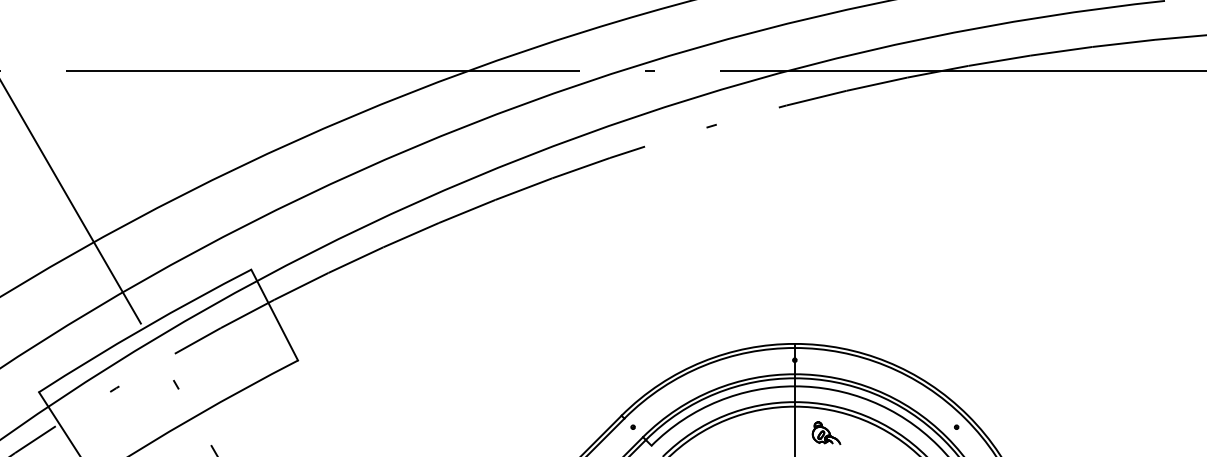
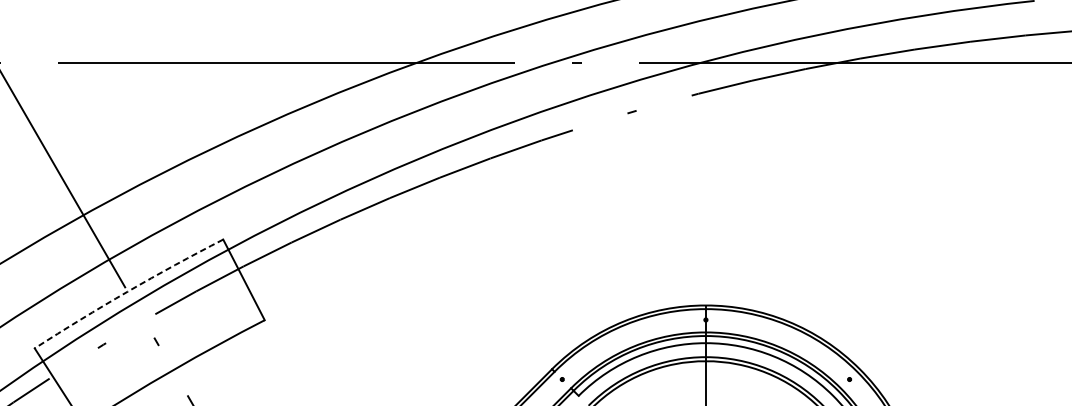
arc: (143, 328) -> (127, 291), solid -> dashed
part: (826, 432) -> (734, 384), removed

